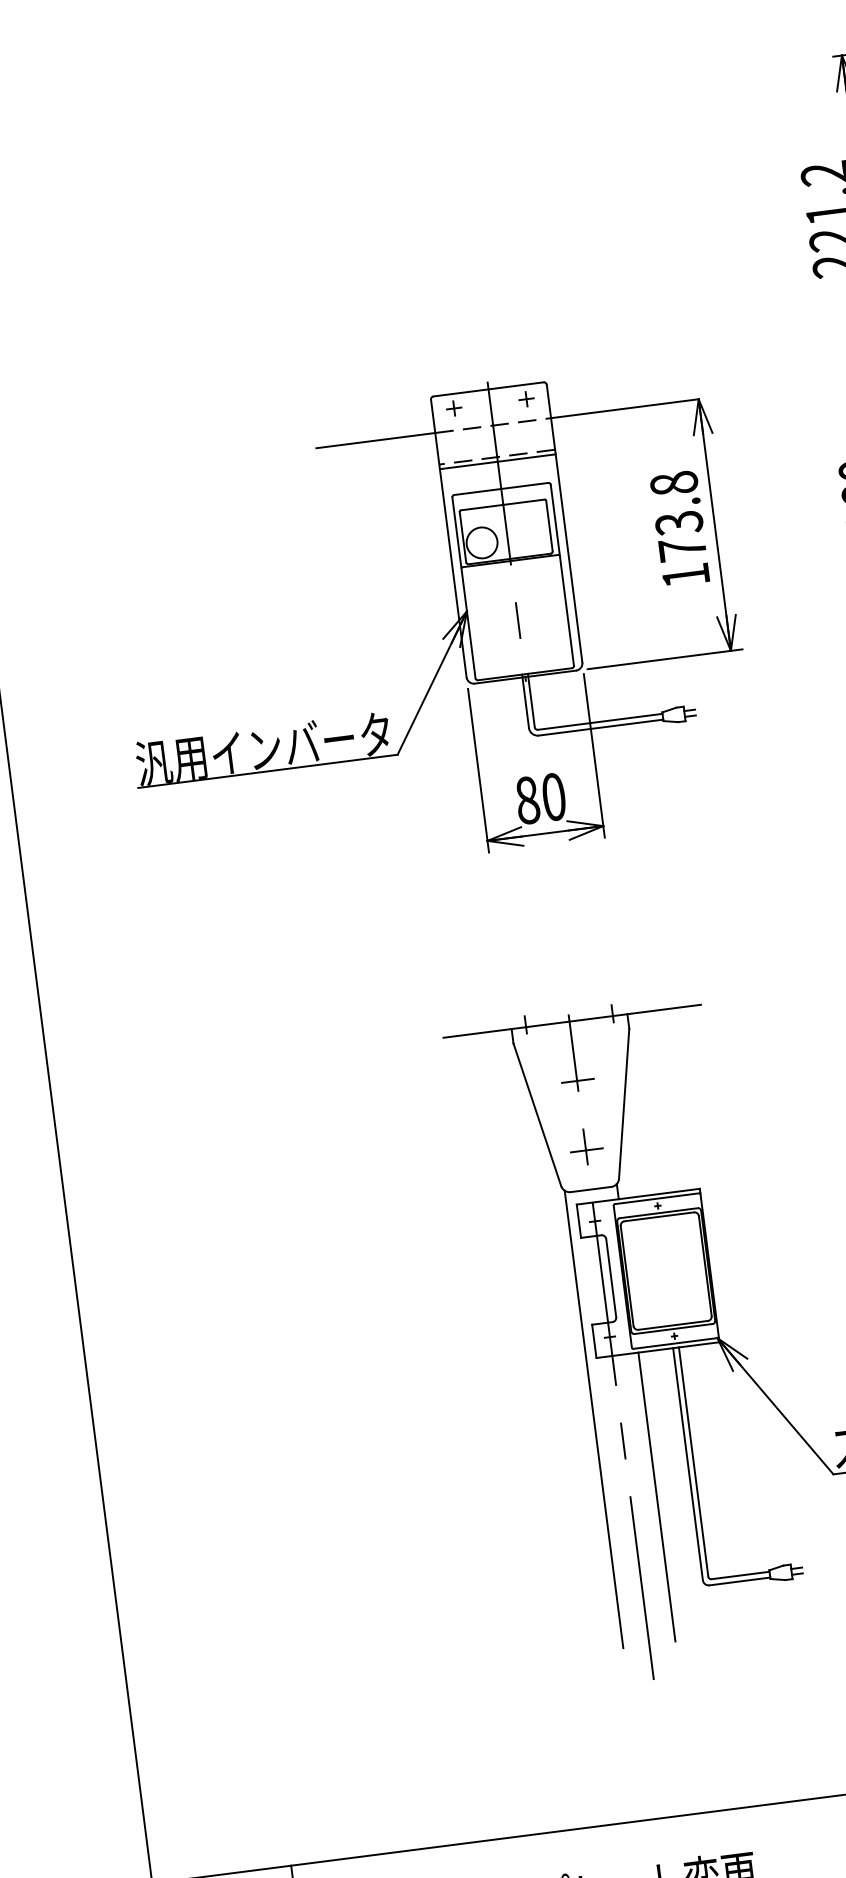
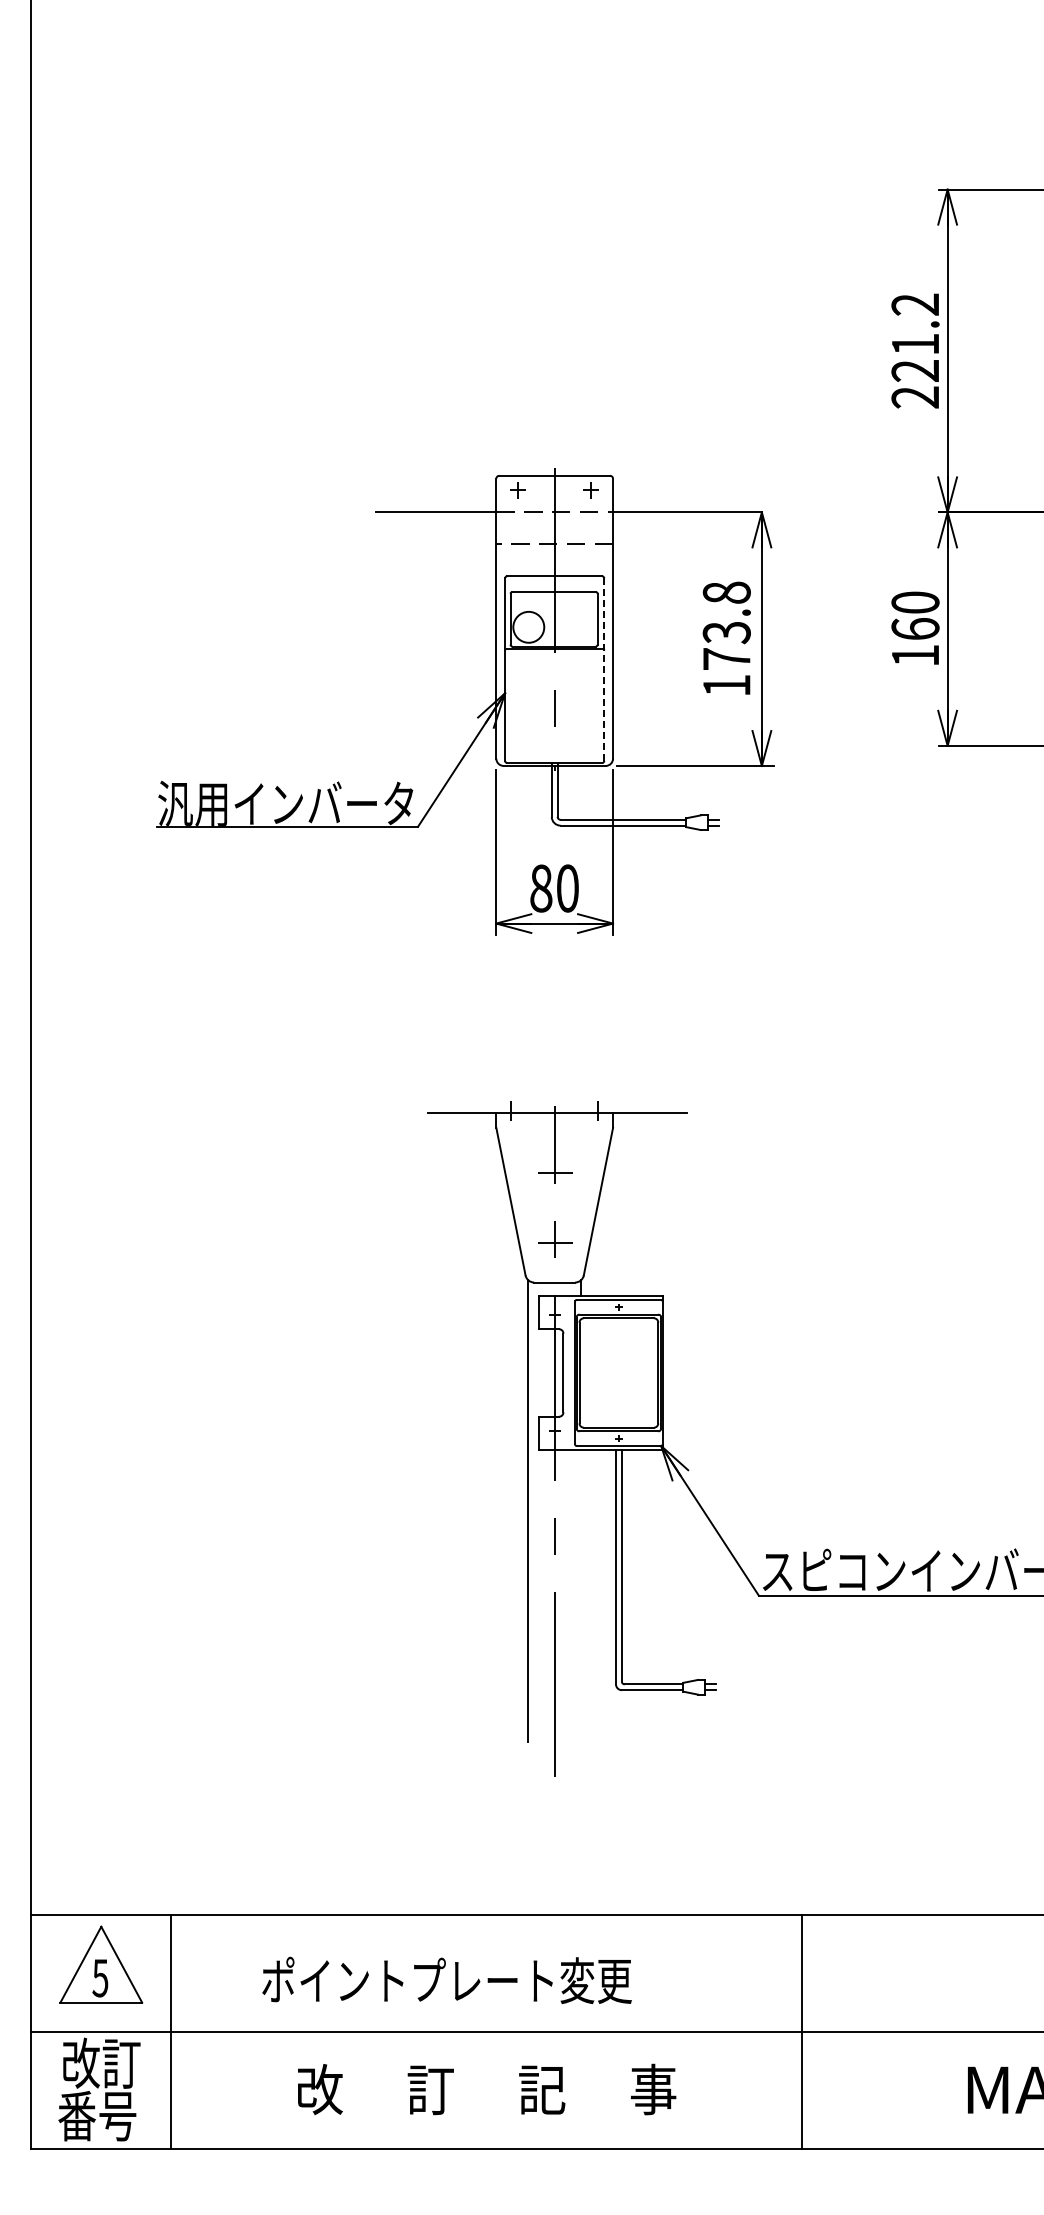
line: (497, 461) -> (554, 548), removed
line: (562, 575) -> (604, 669), solid -> dashed
line: (656, 1496) -> (580, 1595), removed

